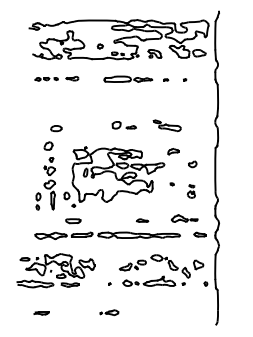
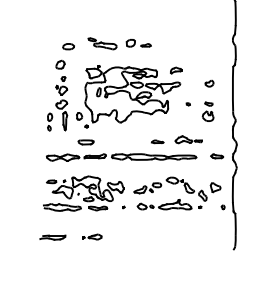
part: (166, 125) -> (101, 43), moved
part: (173, 151) -> (176, 70), moved
part: (191, 191) -> (208, 111), size x1.43
part: (184, 218) -> (188, 139), moved
part: (55, 270) -> (83, 193), moved
part: (109, 312) -> (92, 236), moved
part: (41, 313) -> (53, 237), size x1.67

